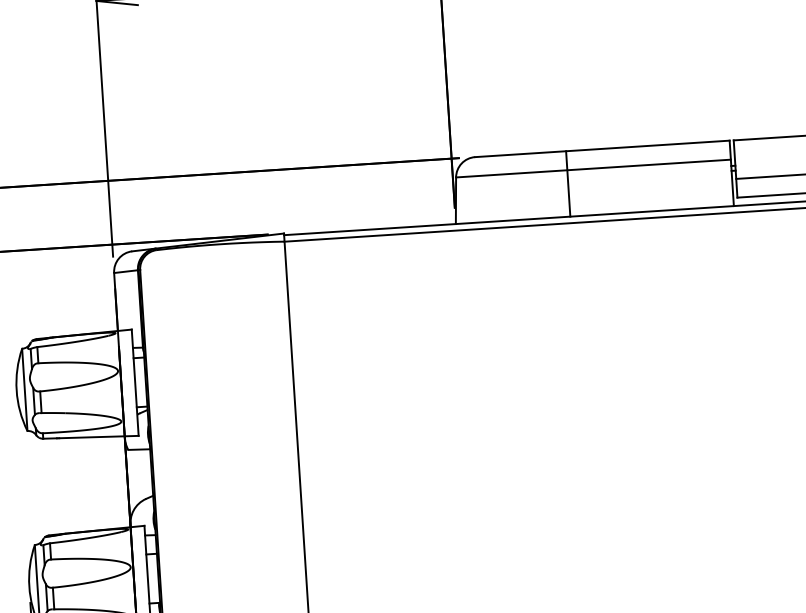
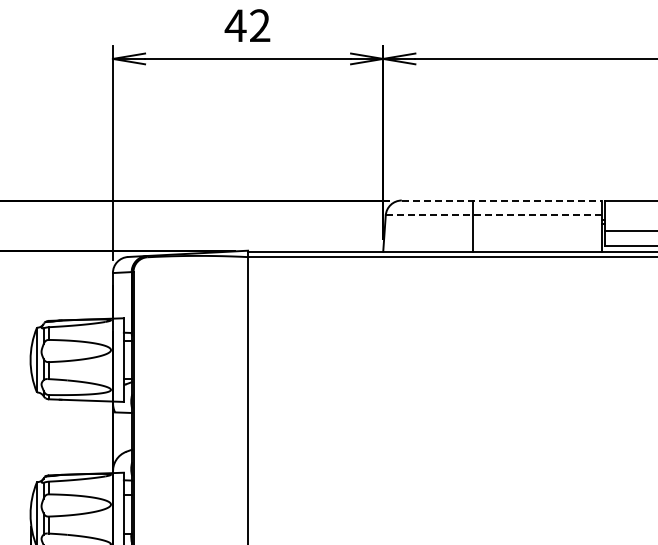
line: (603, 148) -> (502, 200), solid -> dashed
line: (594, 168) -> (494, 215), solid -> dashed

